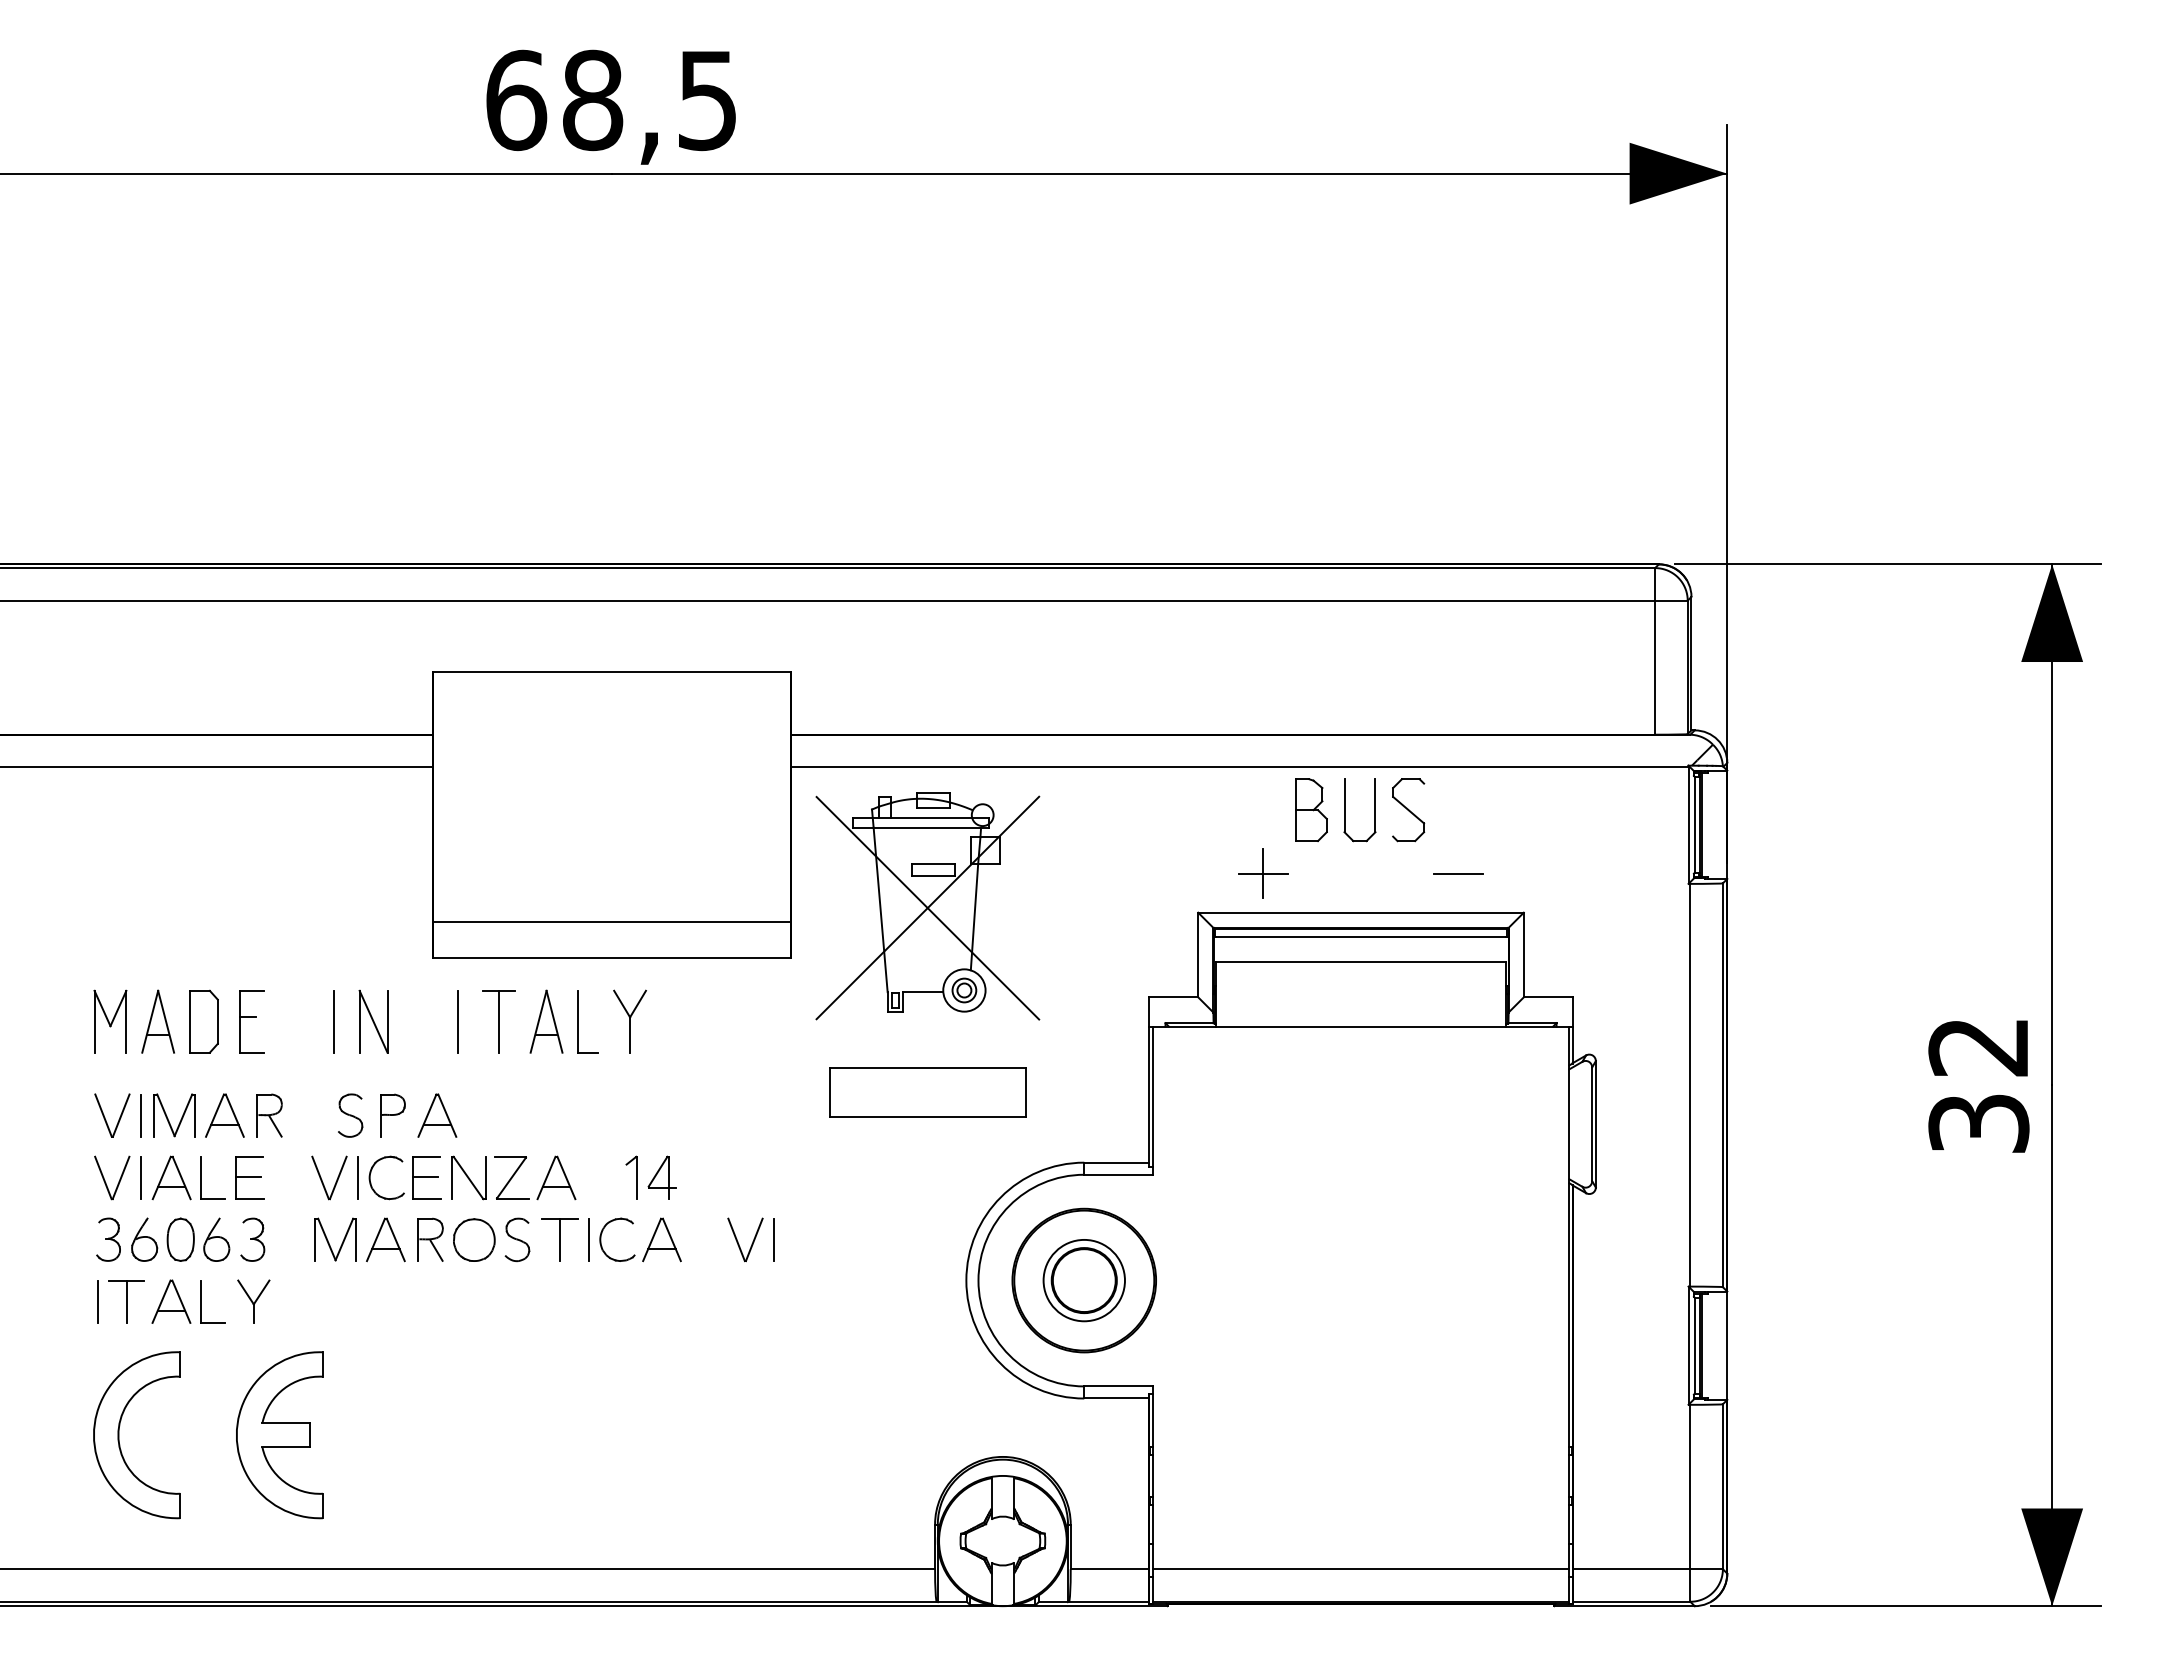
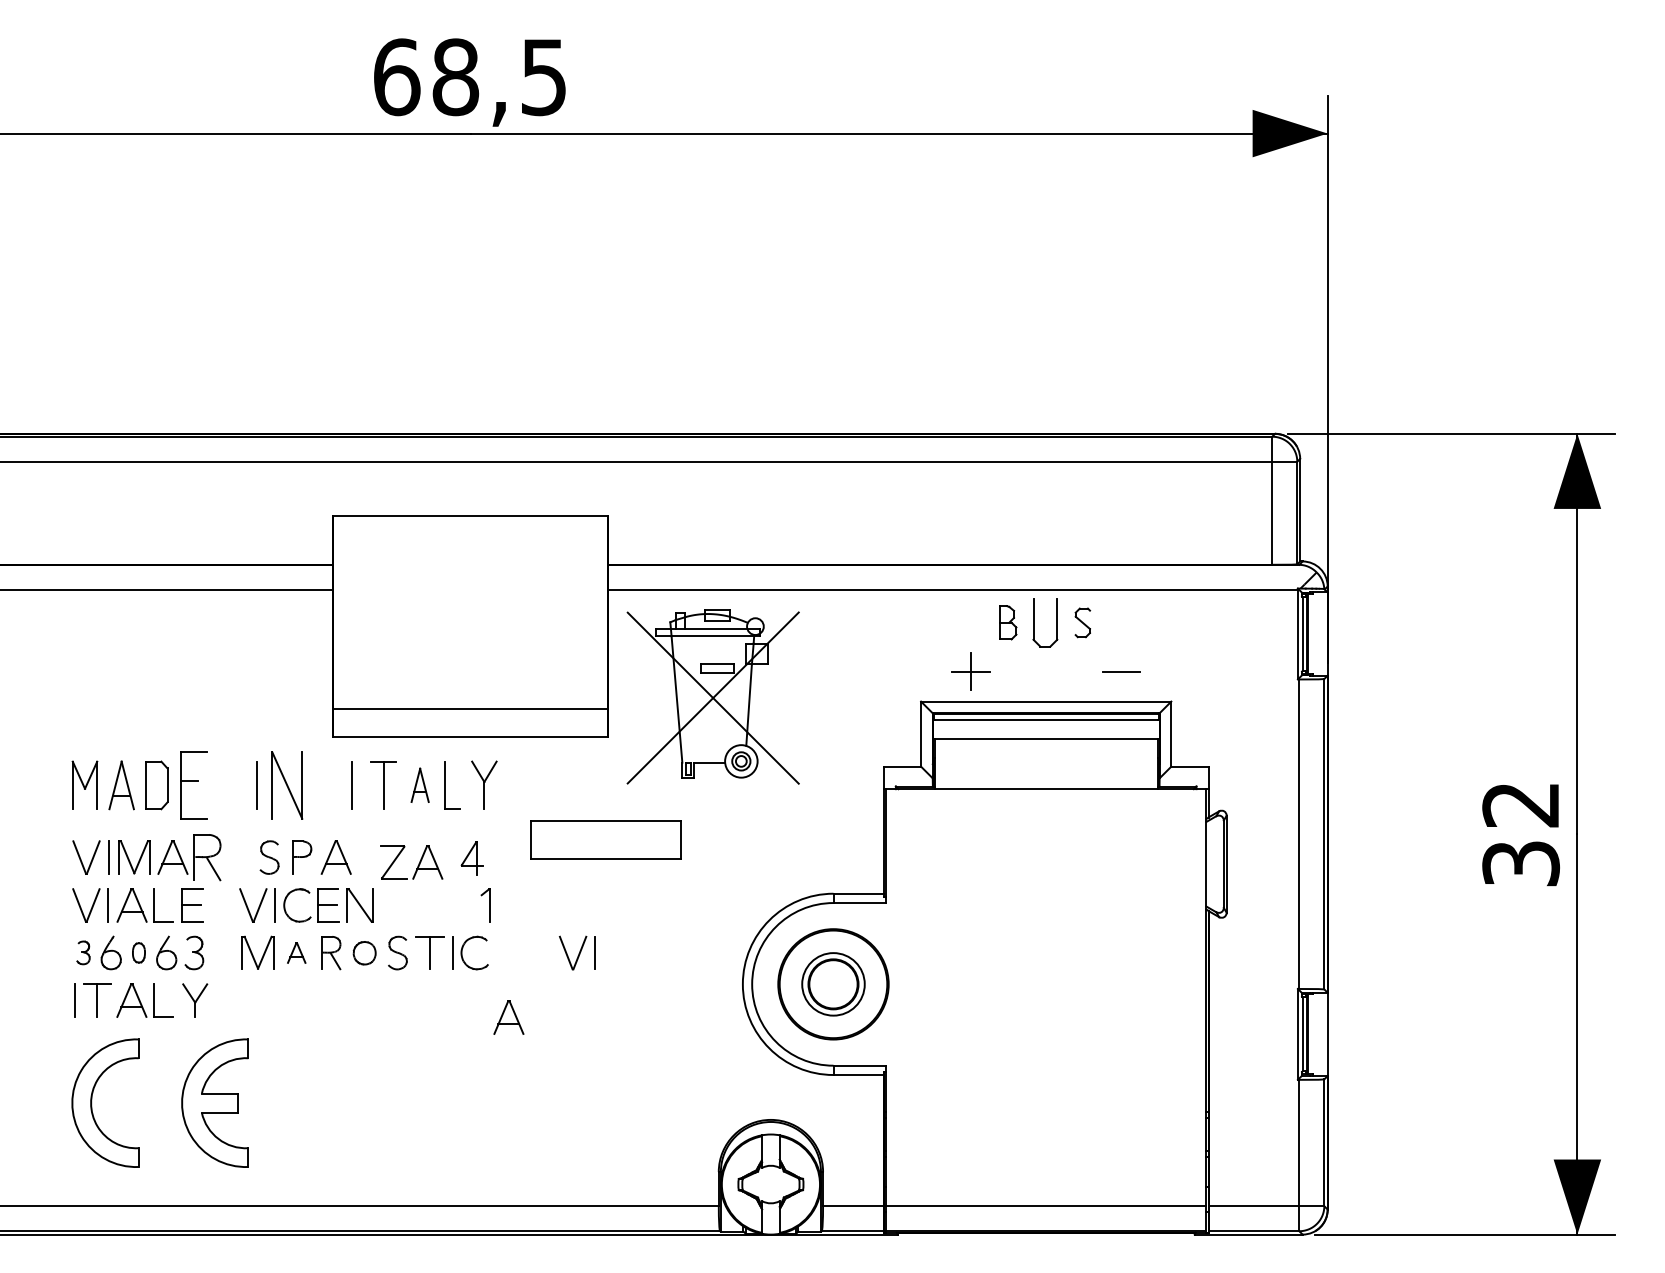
part: (1311, 809) -> (1008, 622), size x0.7
part: (1408, 810) -> (1082, 623), size x0.6
part: (251, 1021) -> (193, 785), size x1.4
part: (373, 1021) -> (287, 785), size x1.4
part: (546, 1021) -> (420, 785), size x0.7
part: (927, 1092) -> (605, 839), moved
part: (269, 1115) -> (207, 857), size x1.4
part: (661, 1177) -> (471, 858), moved
part: (544, 1179) -> (418, 863), moved
part: (108, 1239) -> (83, 952), size x0.7
part: (180, 1239) -> (138, 952), size x0.6
part: (385, 1239) -> (296, 952), size x0.6
part: (474, 1239) -> (364, 952), size x0.7
part: (661, 1239) -> (508, 1017), moved

